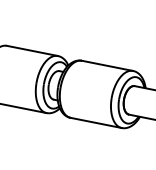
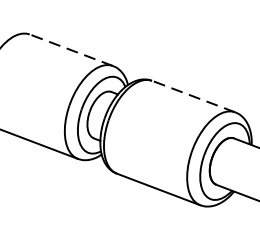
line: (31, 50) -> (70, 49), solid -> dashed
line: (106, 65) -> (192, 95), solid -> dashed

